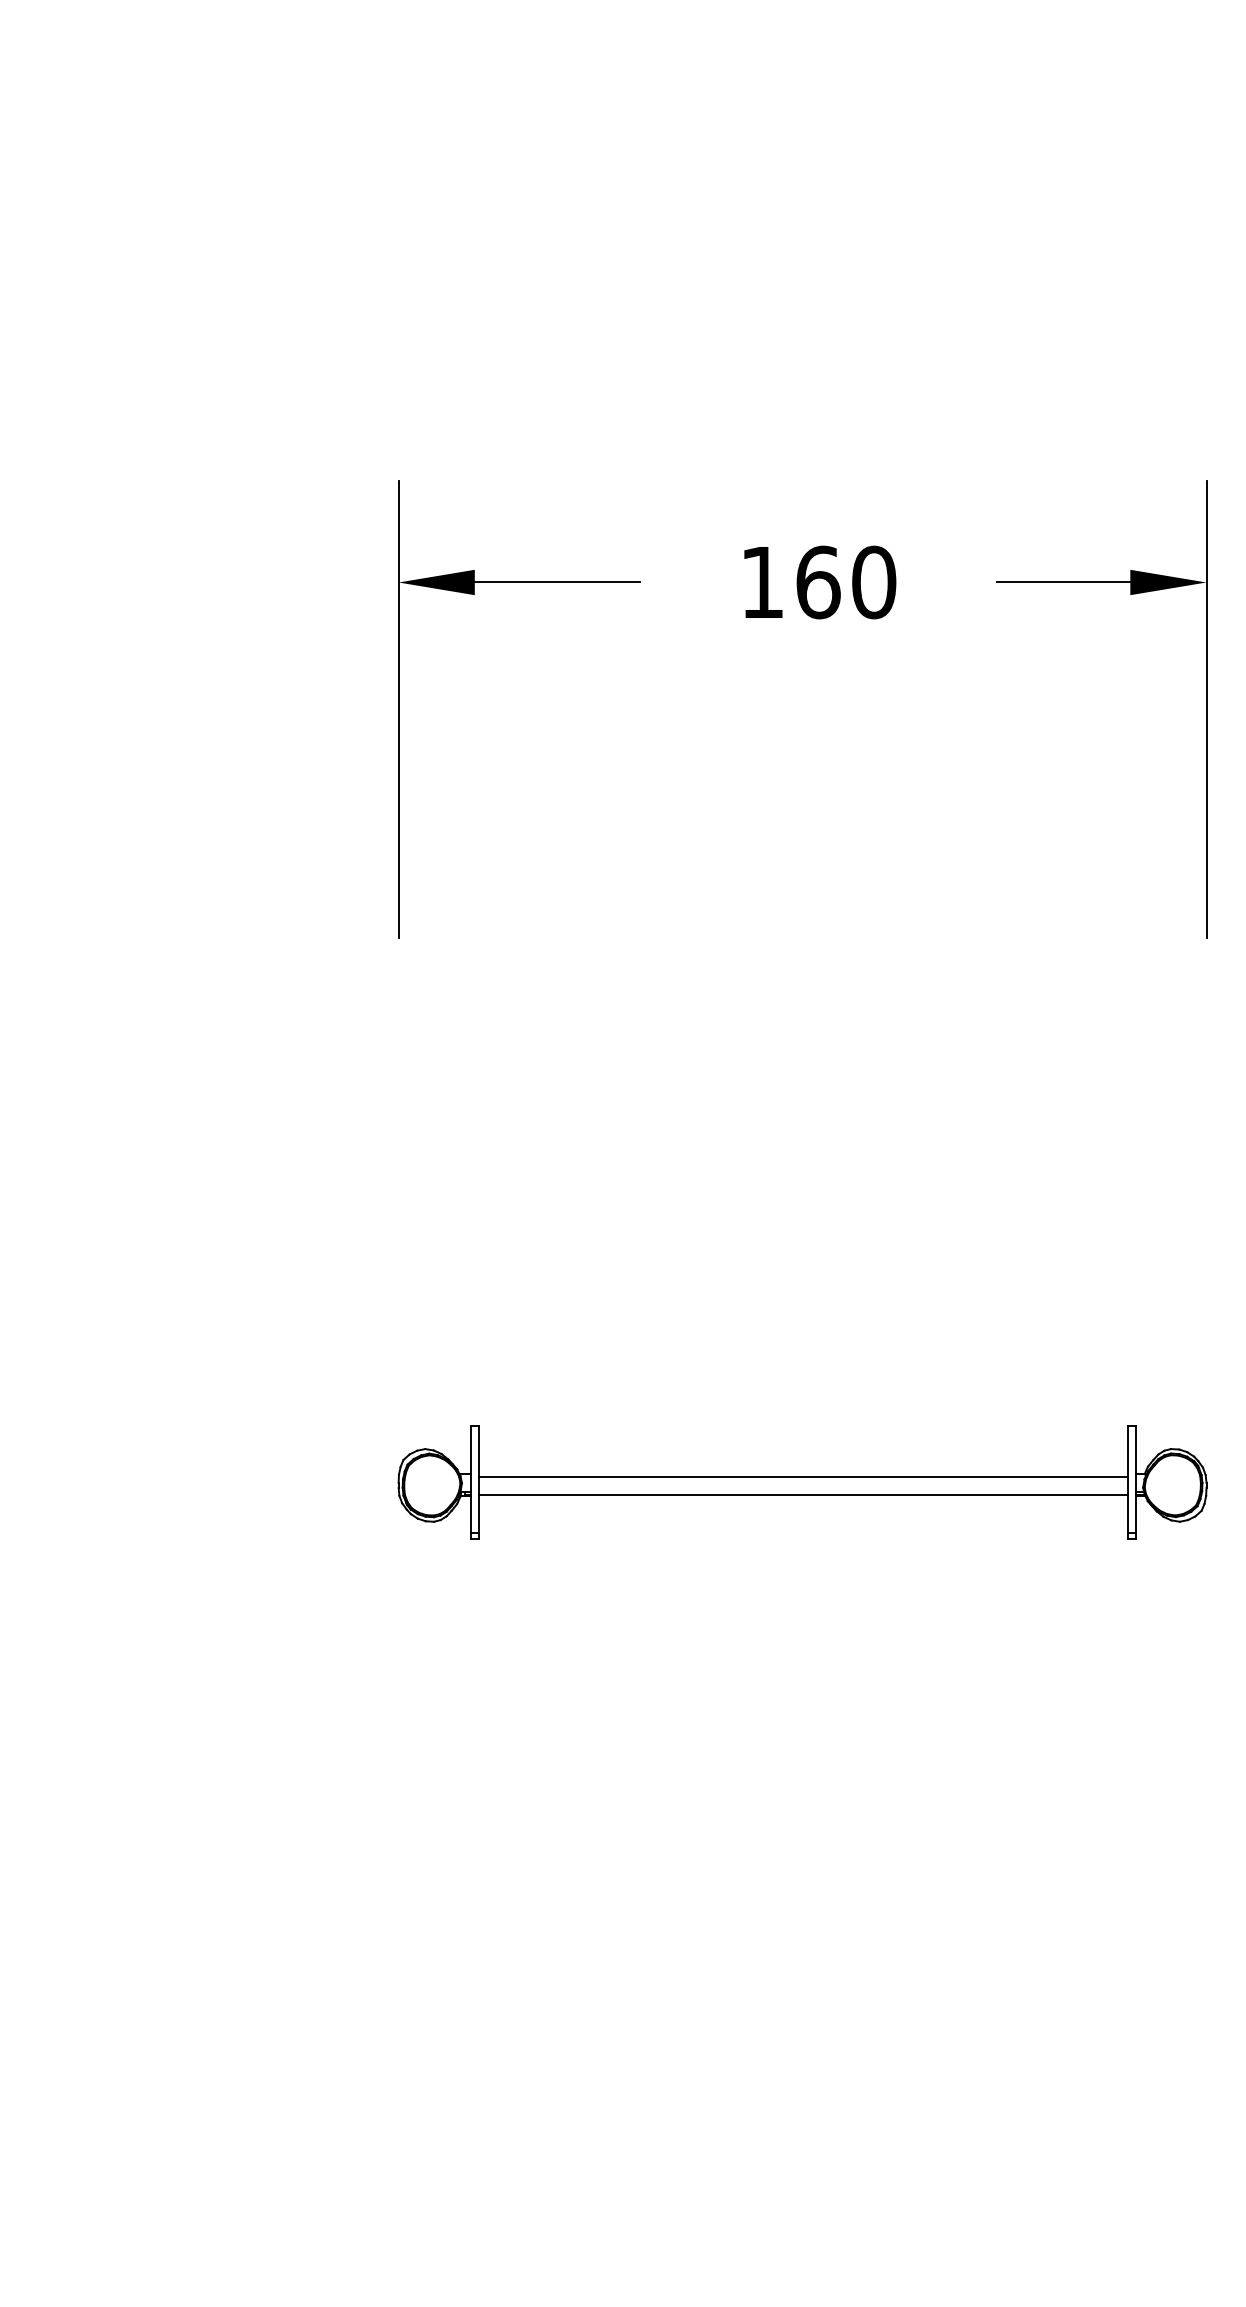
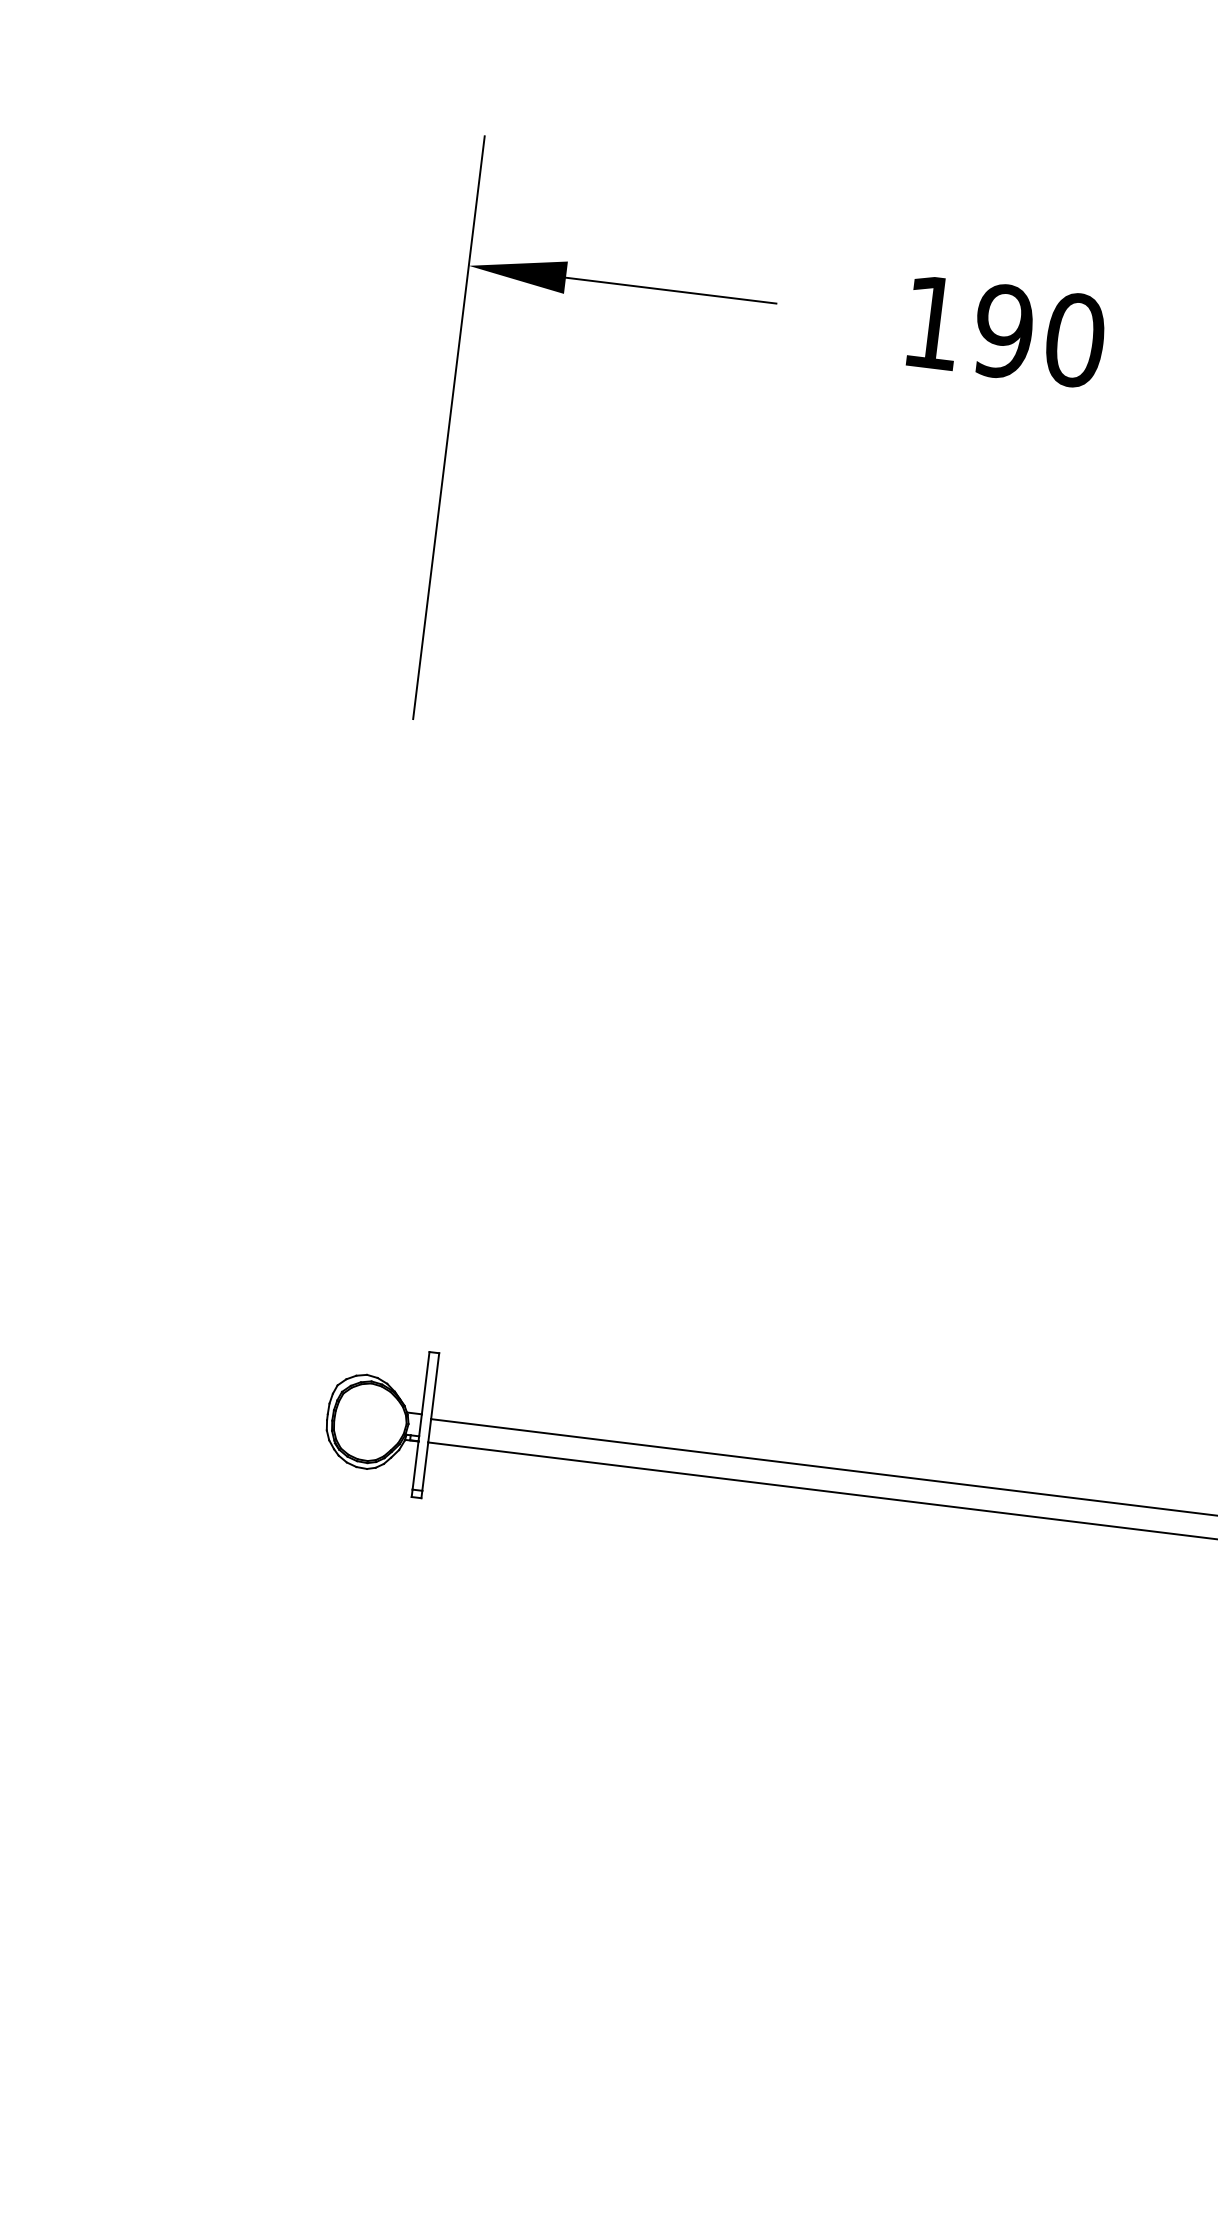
text: (818, 582) -> (1004, 331), 160 -> 190

